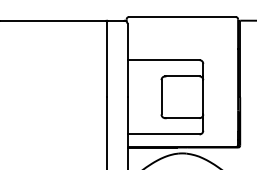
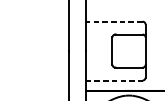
line: (163, 60) -> (114, 21), solid -> dashed
line: (163, 134) -> (114, 80), solid -> dashed

